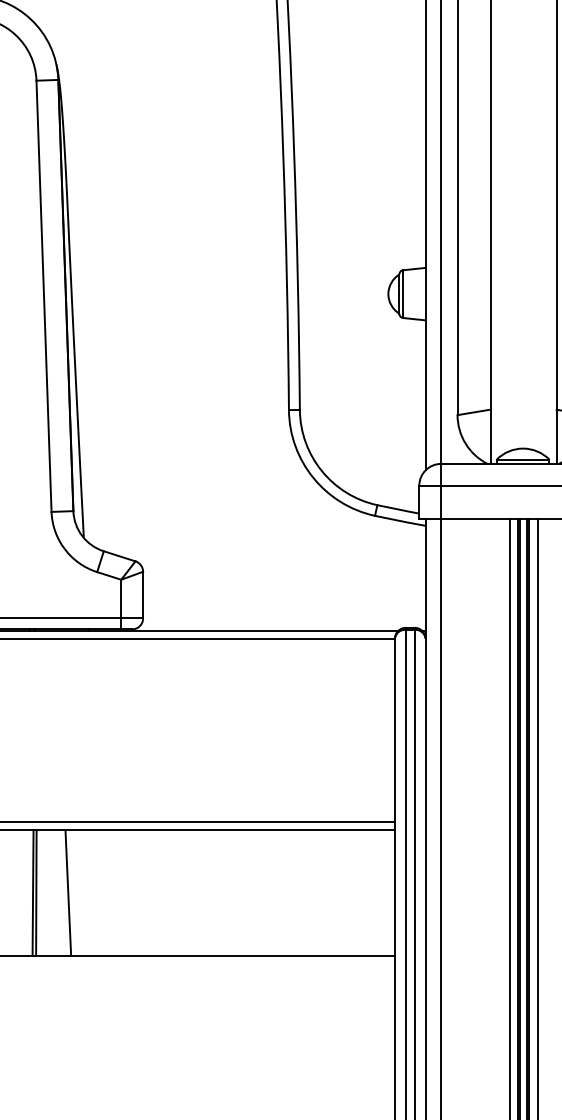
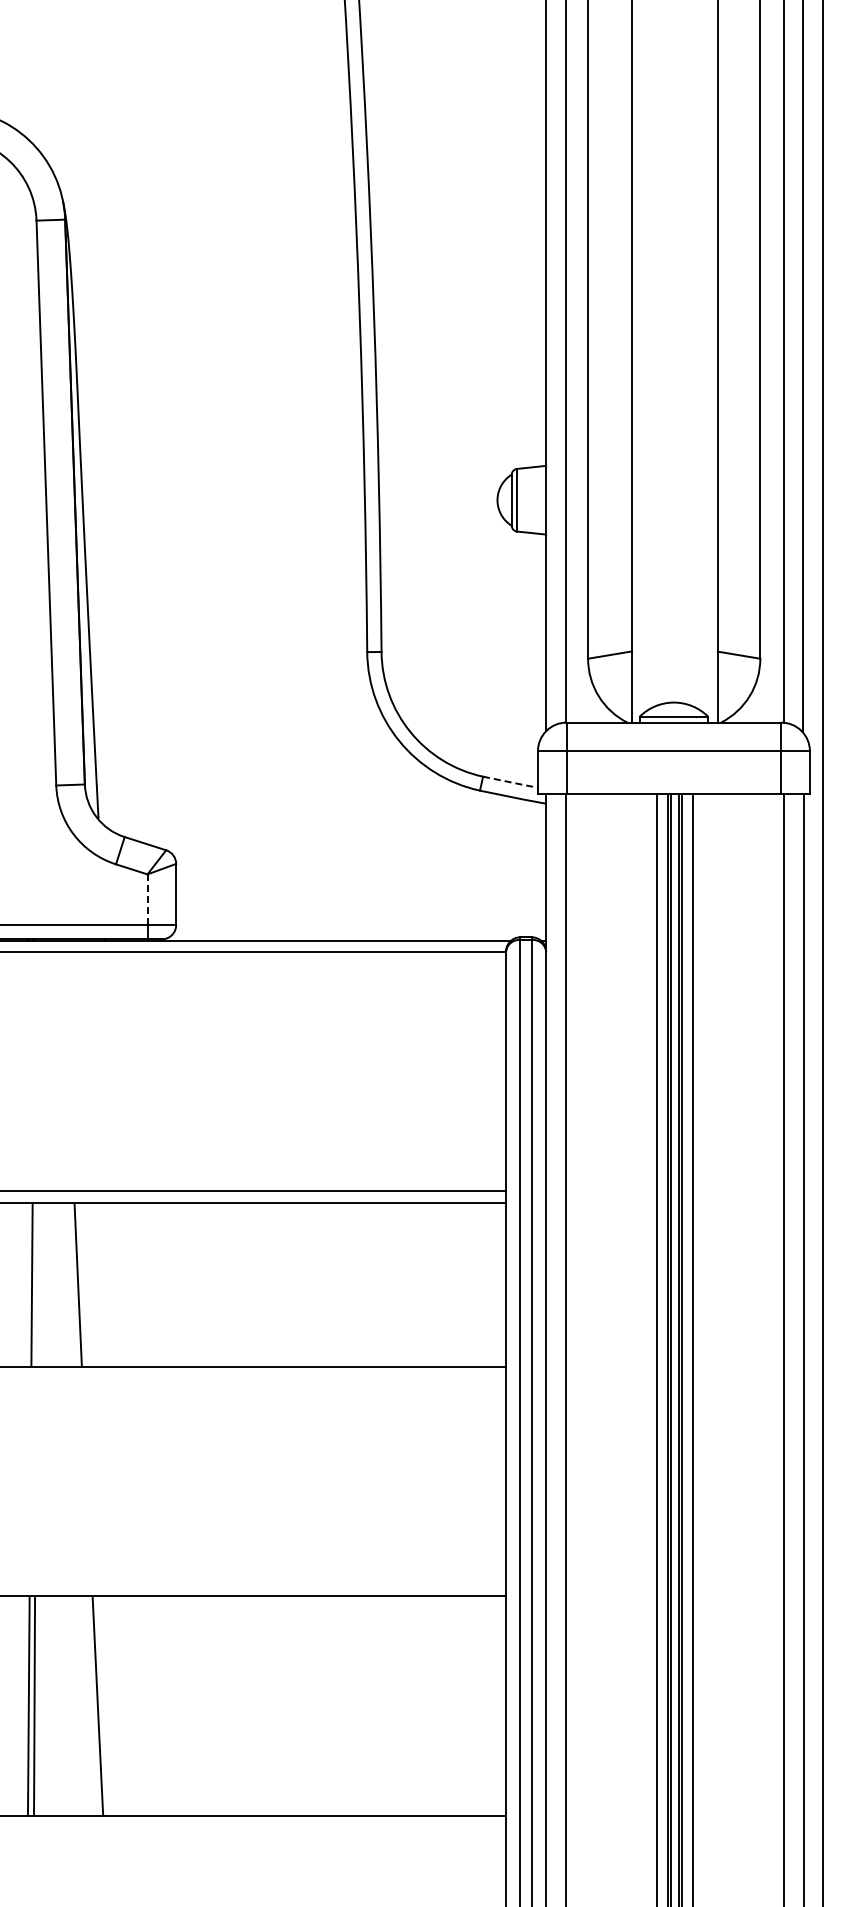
line: (399, 509) -> (511, 782), solid -> dashed
line: (121, 598) -> (147, 899), solid -> dashed
line: (36, 892) -> (36, 1284), removed

